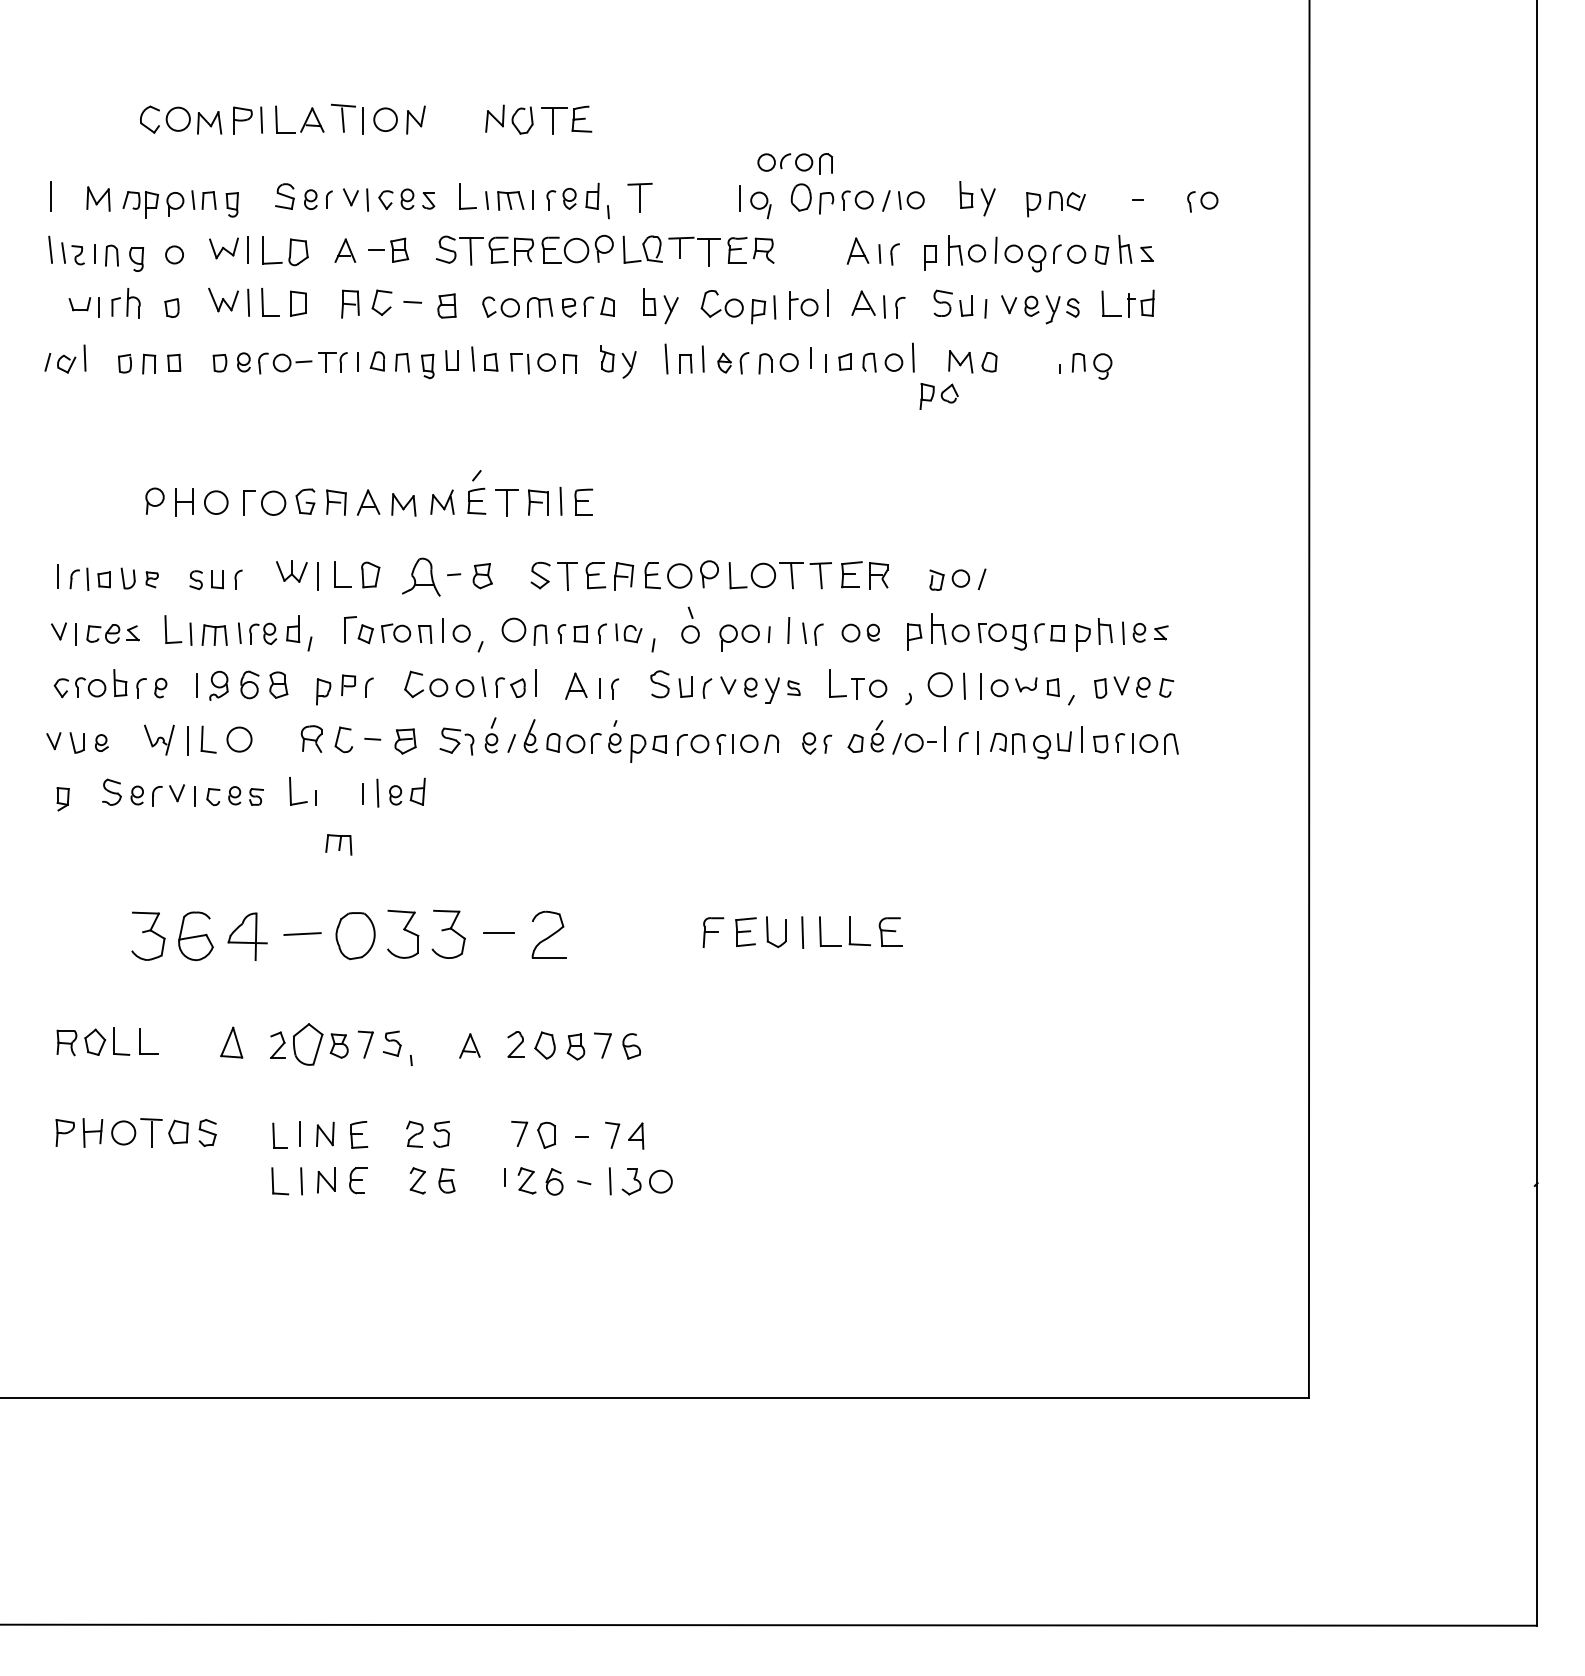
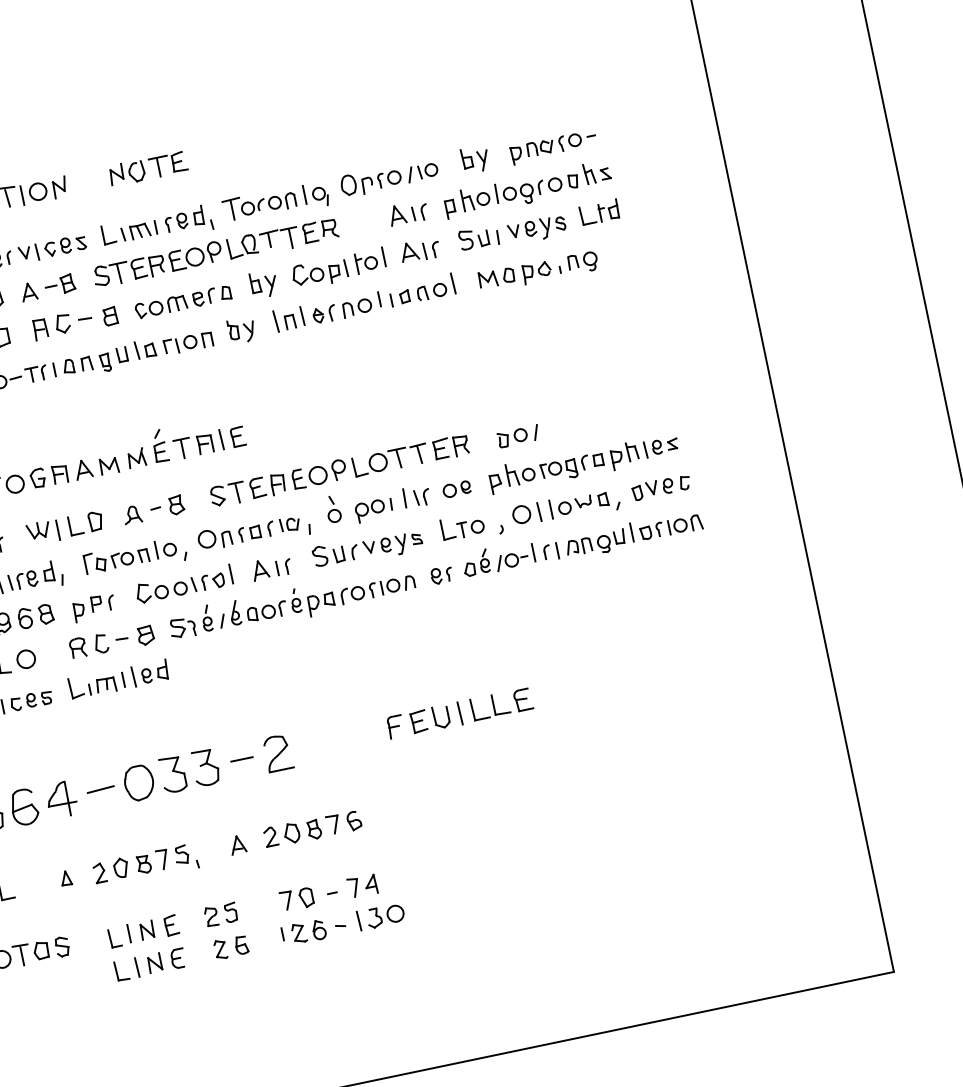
part: (795, 163) -> (268, 204), moved
part: (1202, 201) -> (570, 141), moved
part: (938, 396) -> (536, 272), moved
part: (421, 576) -> (132, 514), size x0.62
part: (338, 844) -> (105, 685), moved
part: (230, 1042) -> (65, 878), size x0.62
part: (307, 1043) -> (120, 867), size x0.62

